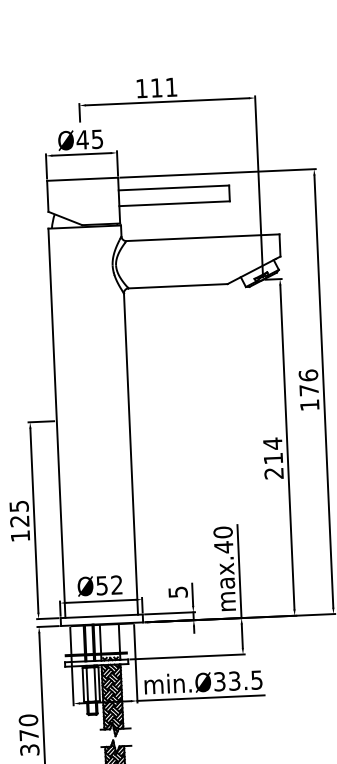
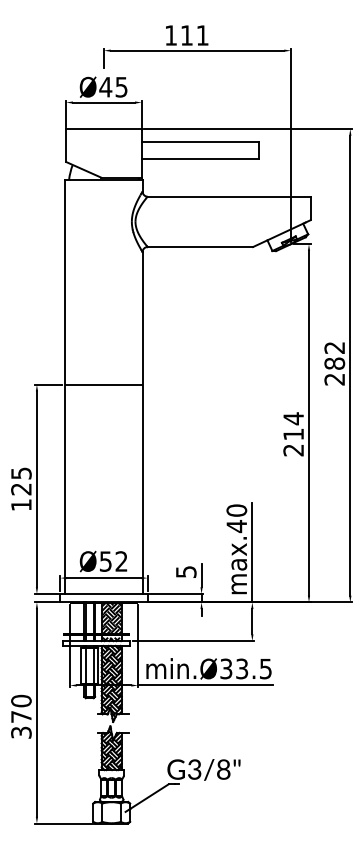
text: (308, 390) -> (334, 363), 176 -> 282
line: (92, 419) -> (103, 384), added
hatch: (109, 639) -> (111, 618), added

